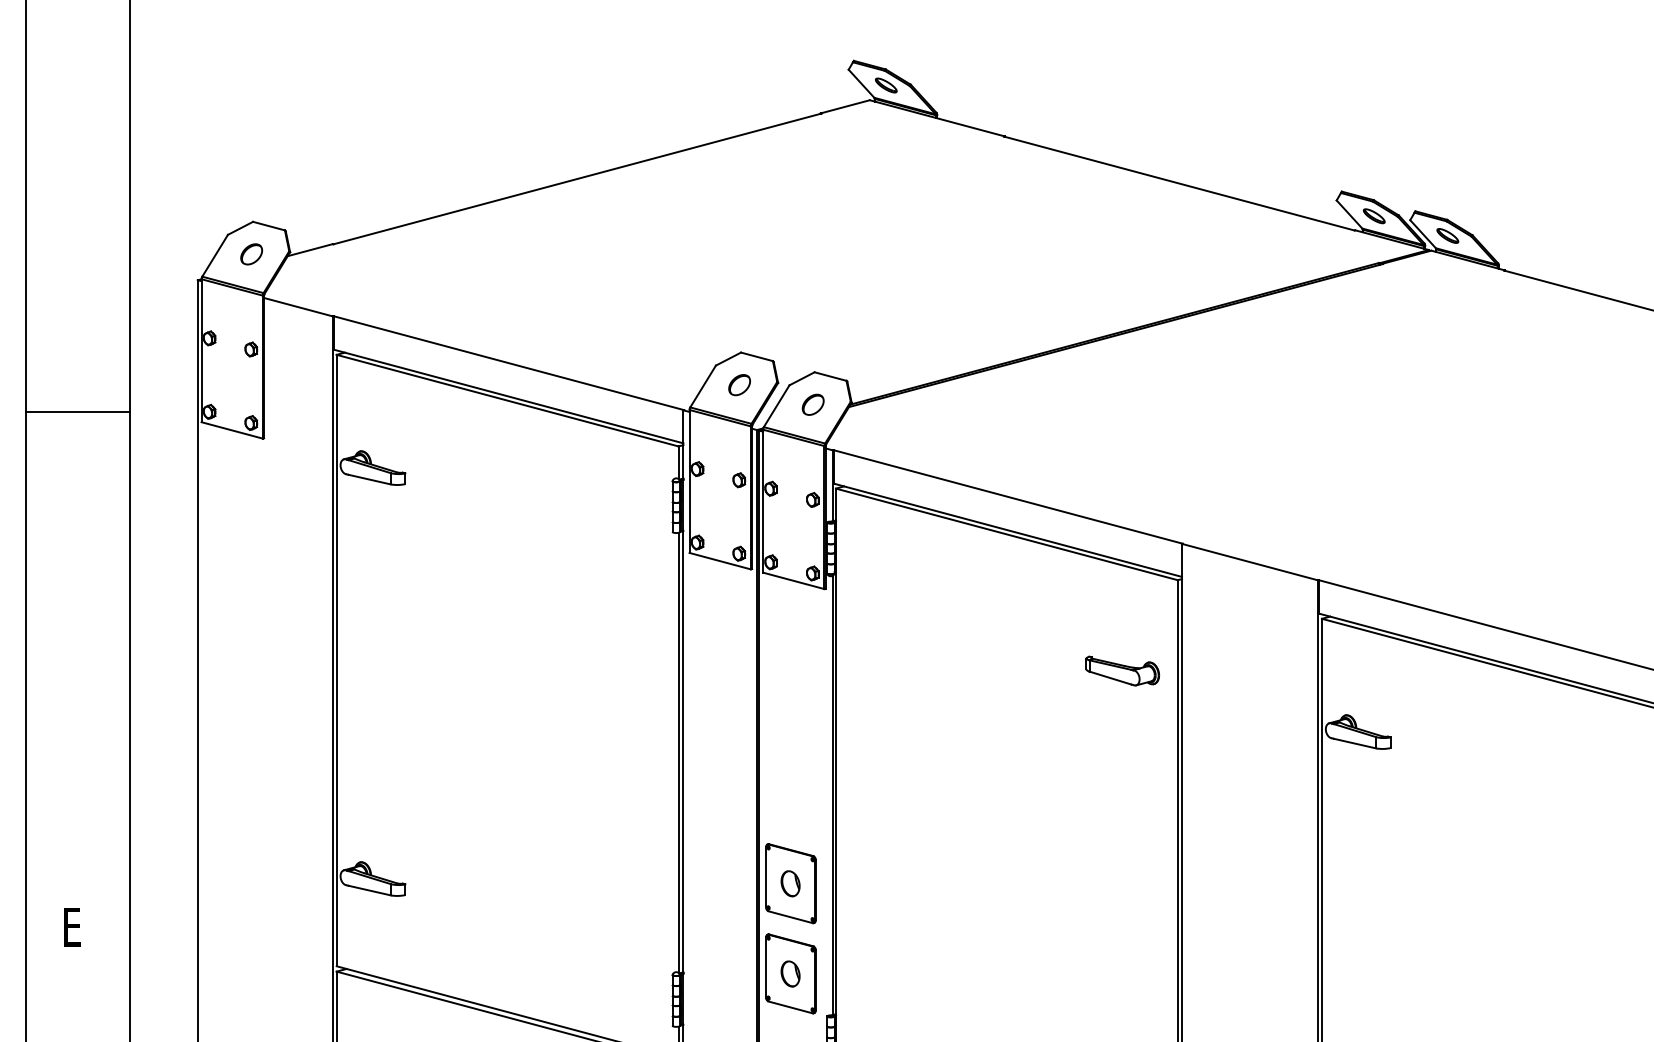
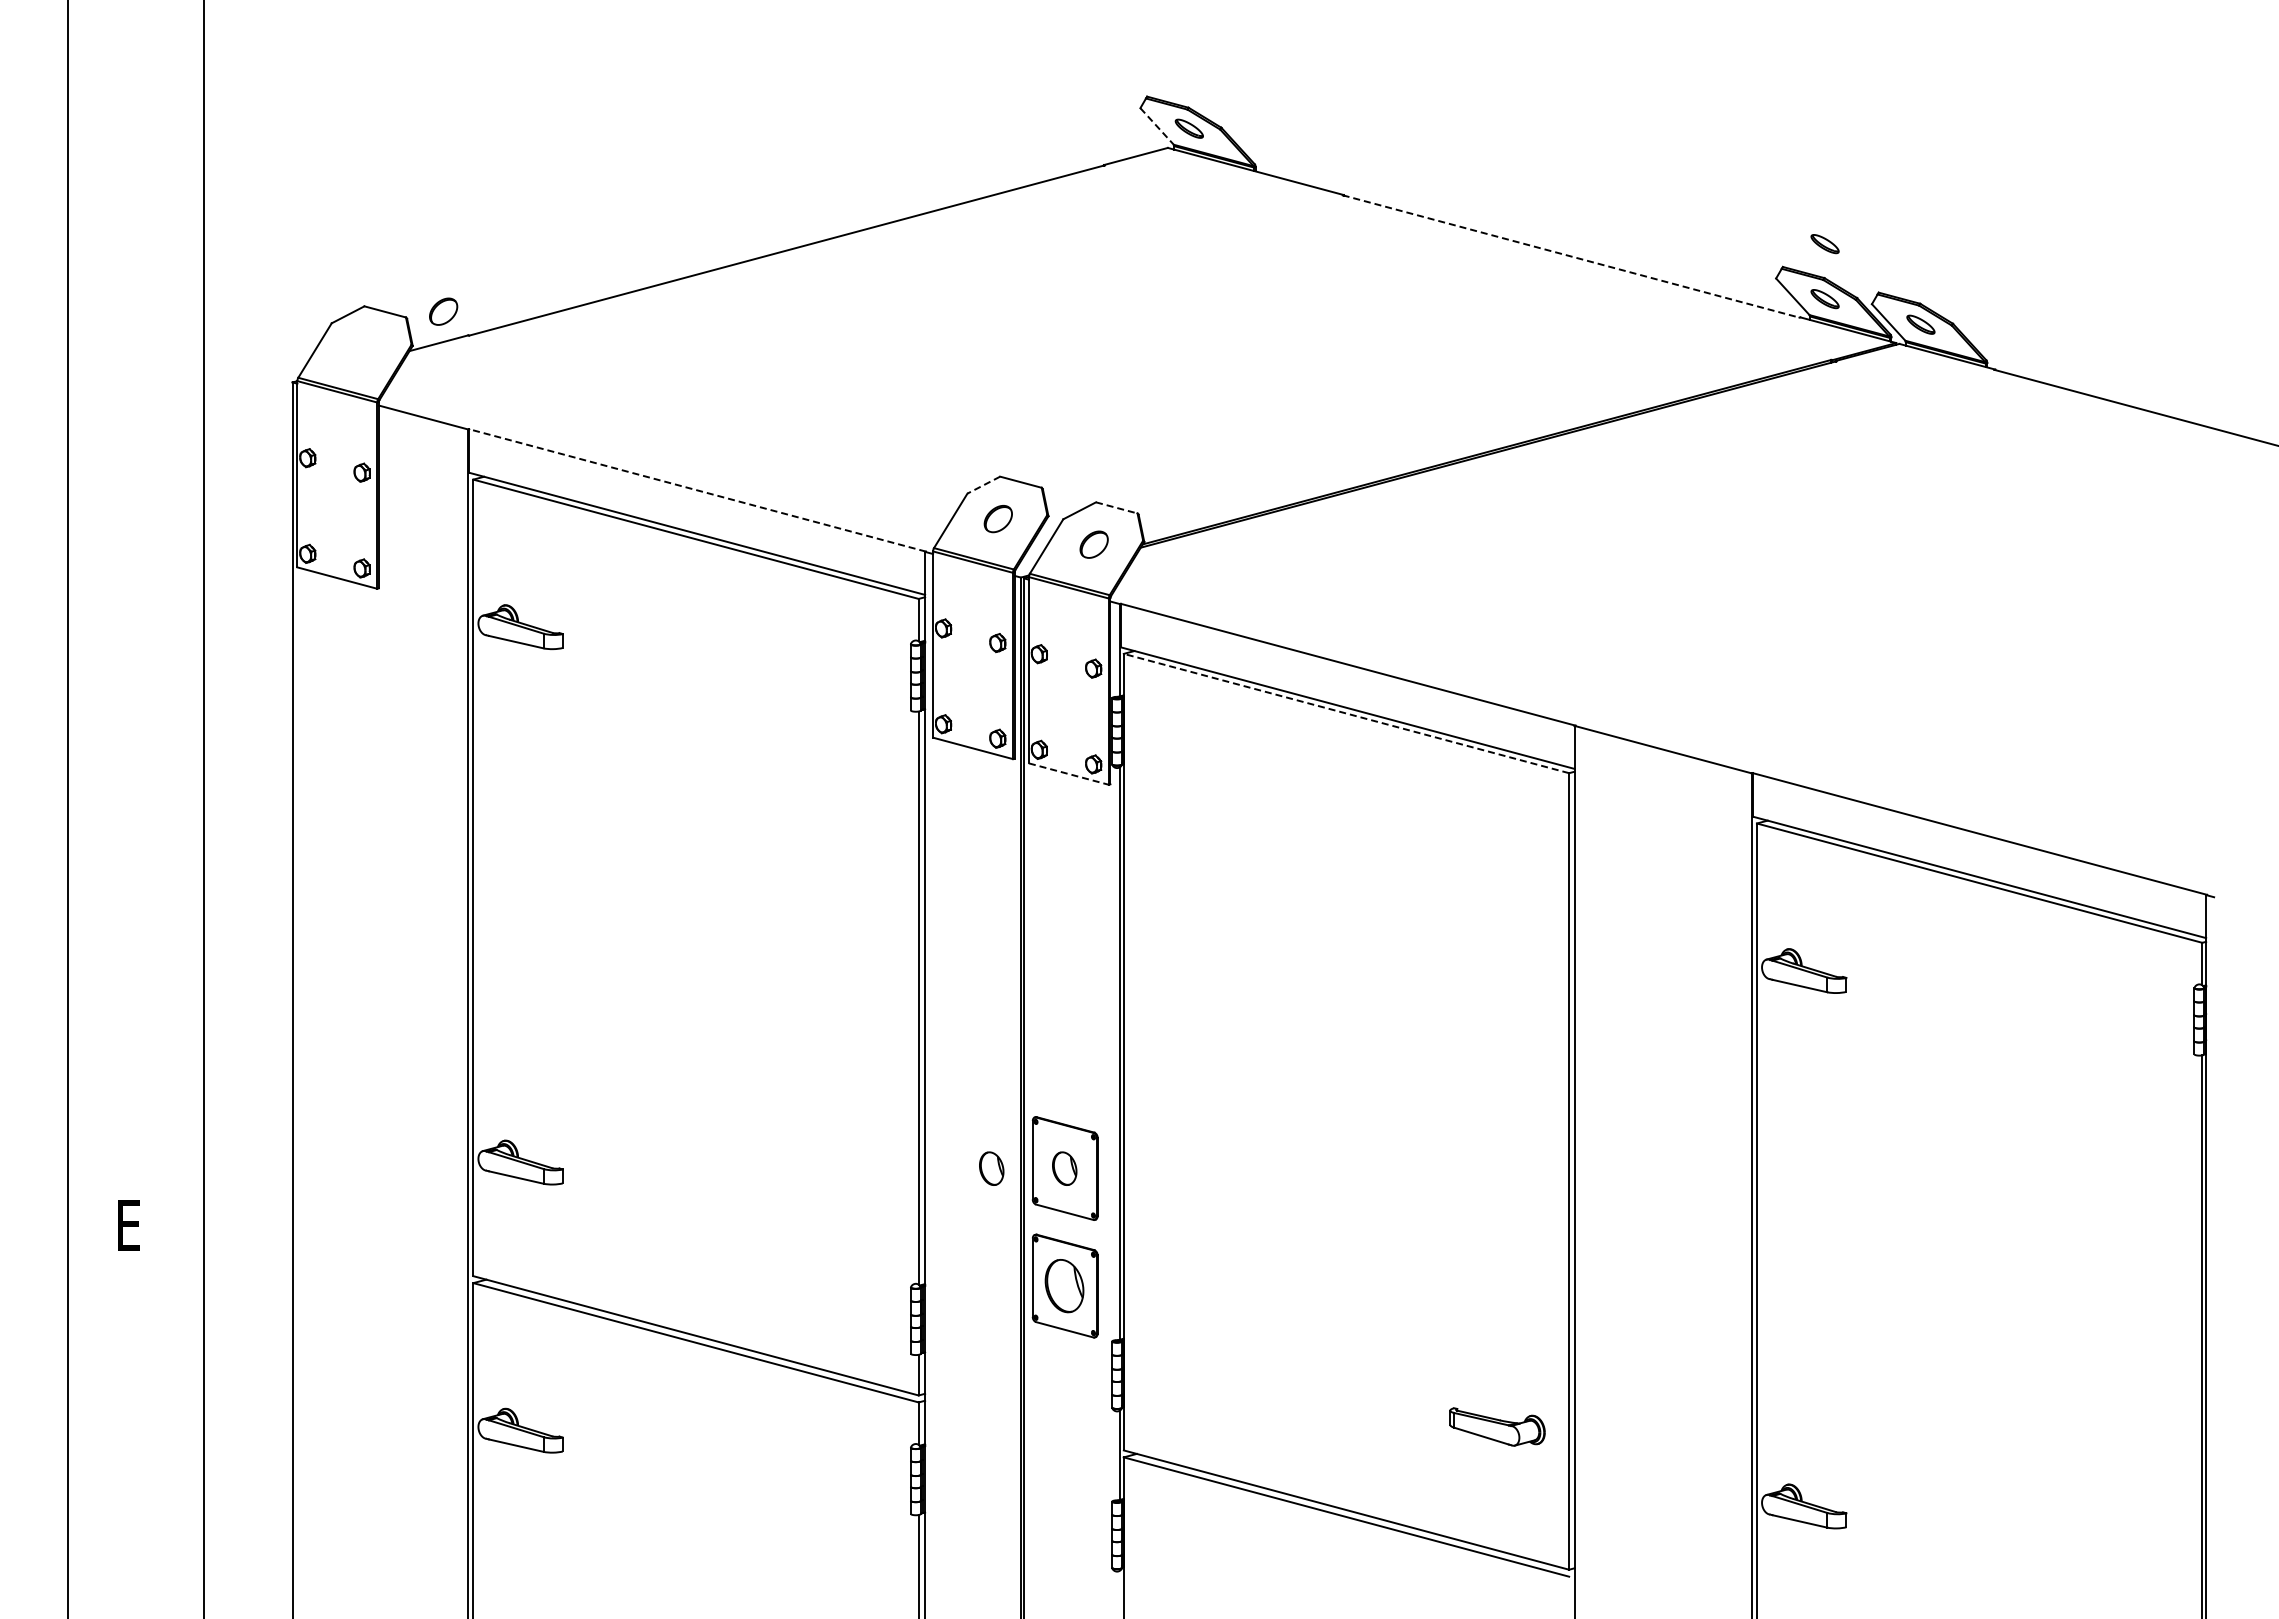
line: (861, 83) -> (1157, 126), solid -> dashed
part: (1373, 174) -> (1824, 244), added
line: (1179, 183) -> (1571, 256), solid -> dashed
part: (251, 254) -> (443, 311), moved
line: (728, 359) -> (983, 485), solid -> dashed
line: (508, 363) -> (697, 490), solid -> dashed
line: (831, 377) -> (1117, 508), solid -> dashed
line: (77, 412) -> (135, 554), removed
line: (1006, 534) -> (1346, 713), solid -> dashed
line: (794, 581) -> (1069, 774), solid -> dashed
part: (1122, 671) -> (1497, 891), removed
part: (734, 883) -> (991, 1168), added
part: (790, 974) -> (1064, 1286), size x1.6

